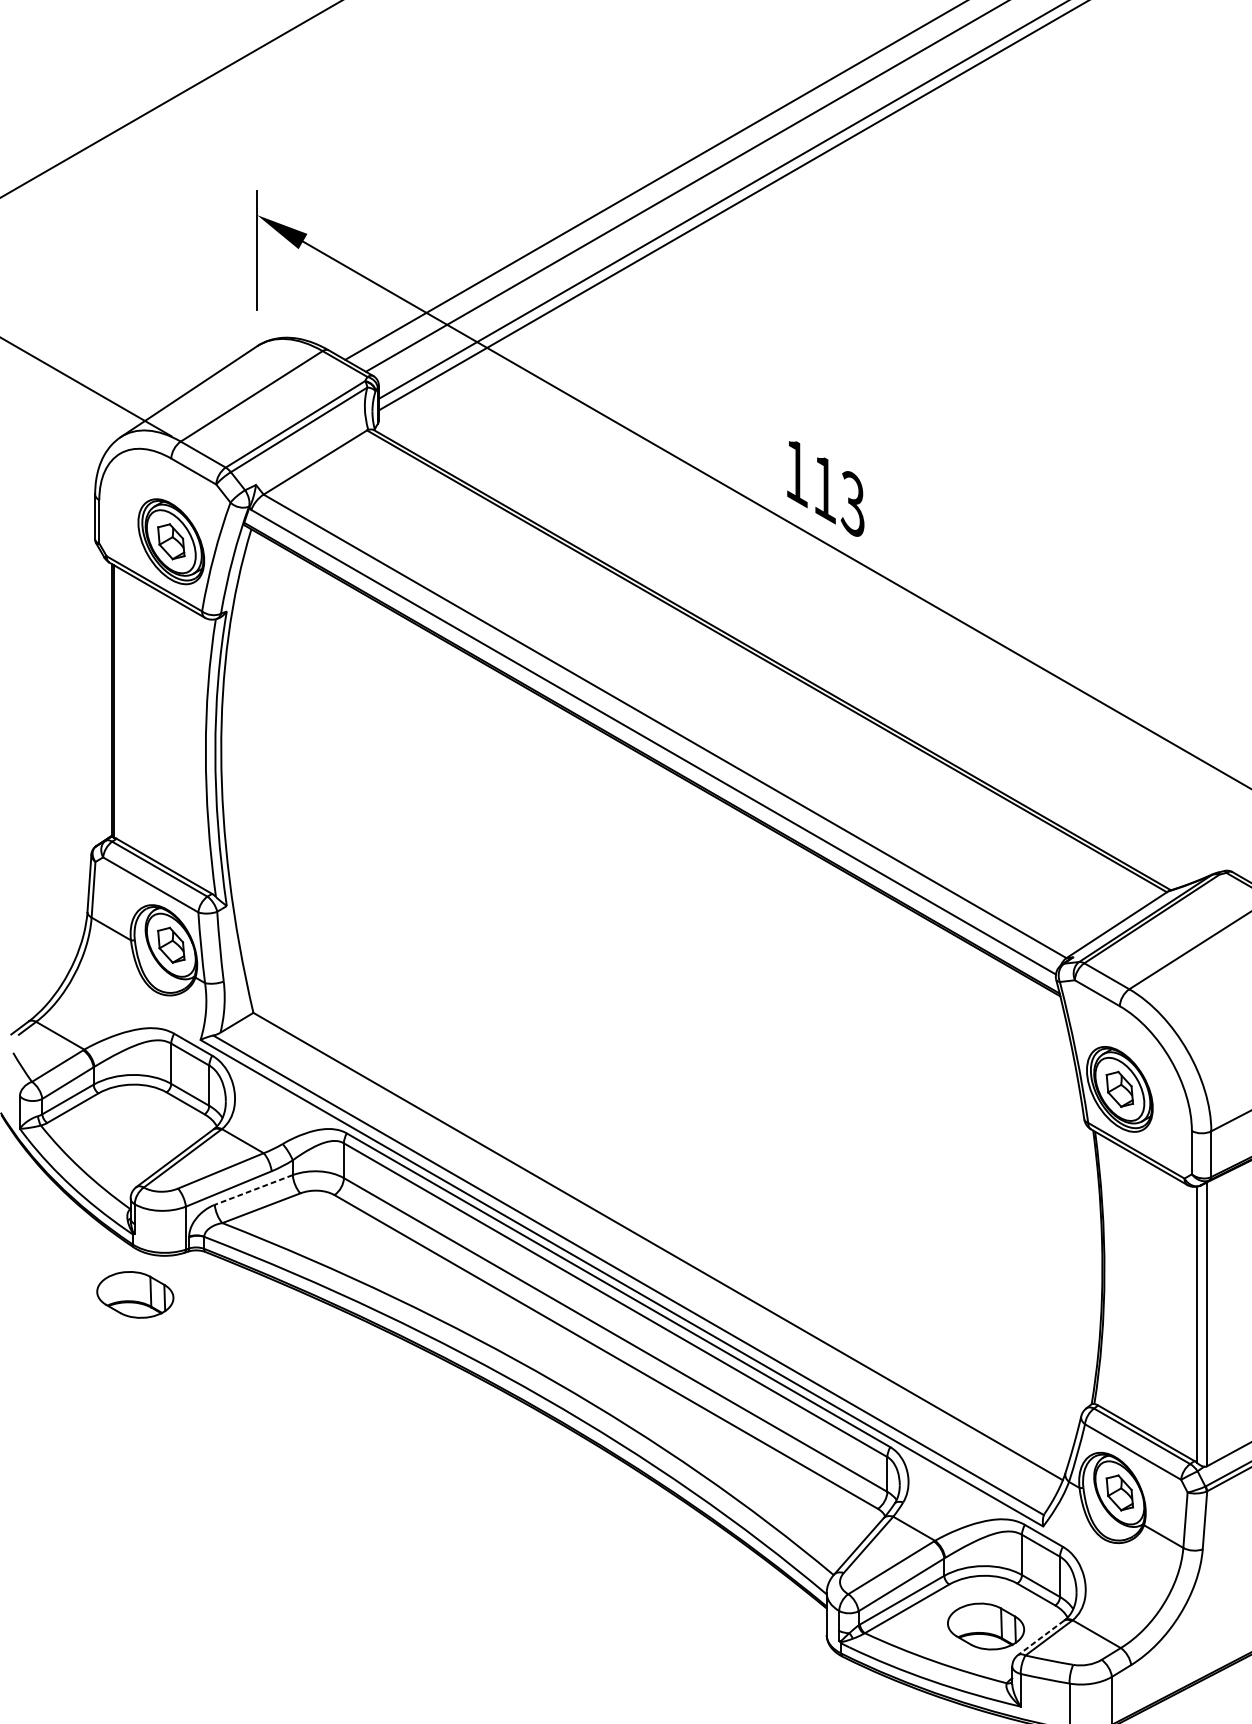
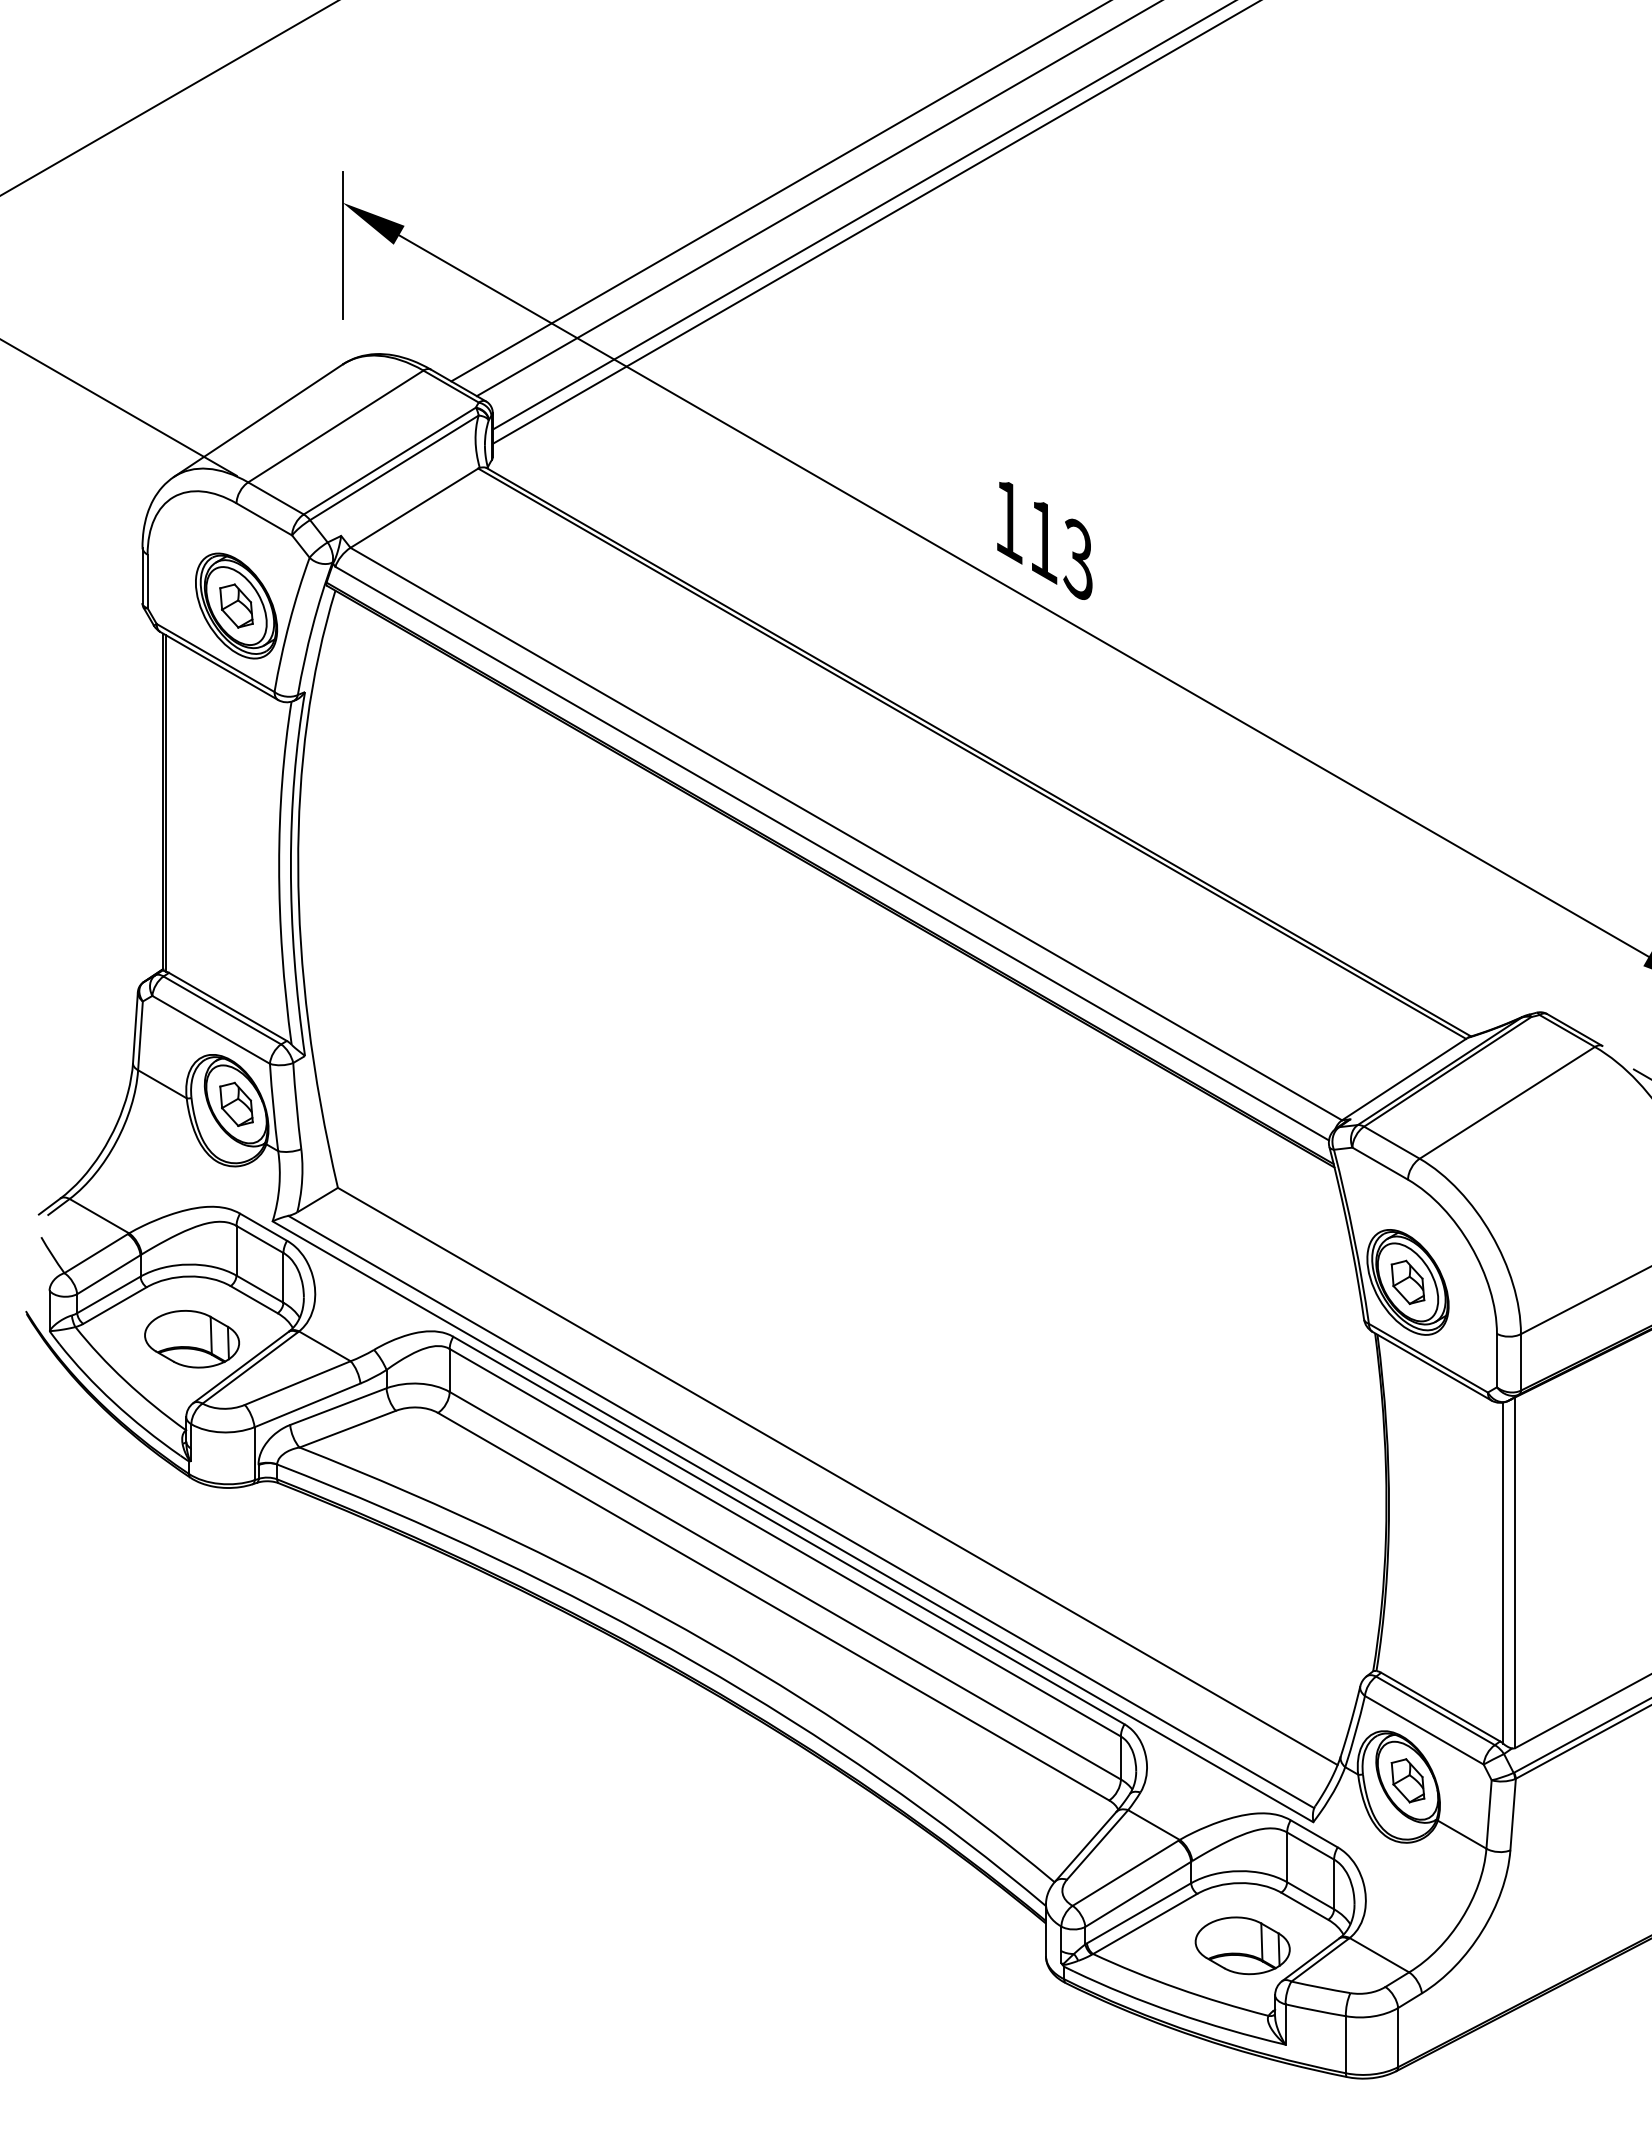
line: (253, 1189) -> (338, 1406), dashed -> solid
part: (134, 1295) -> (191, 1339), moved
line: (1040, 1637) -> (1310, 1959), dashed -> solid

